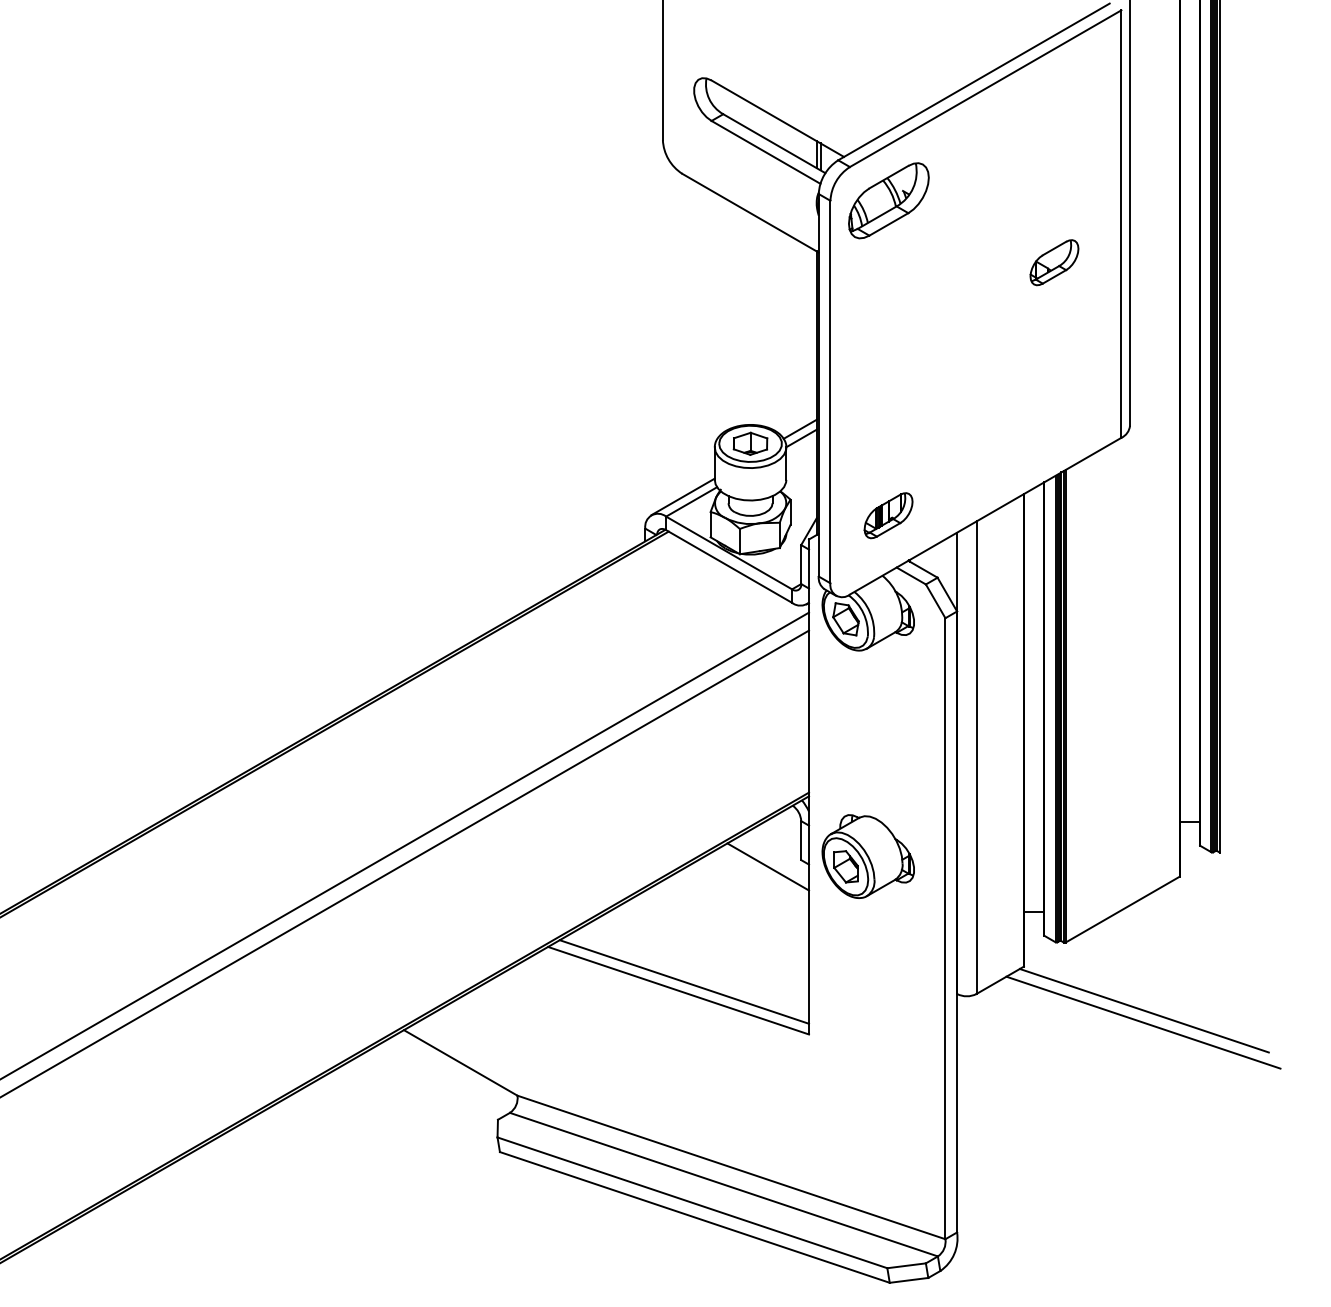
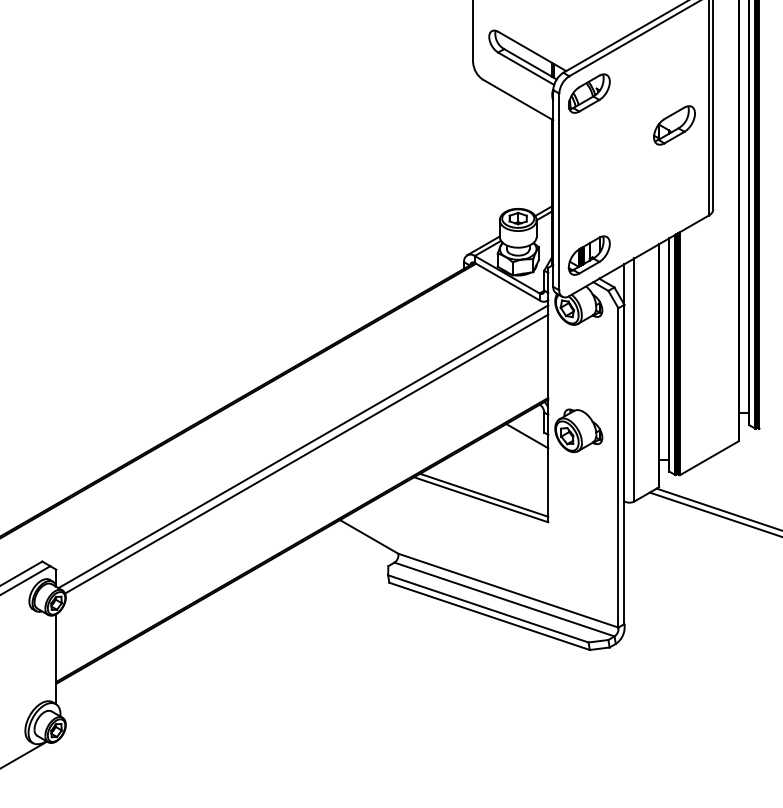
part: (1054, 262) -> (674, 125), size x1.67
part: (887, 515) -> (588, 255), size x1.67

